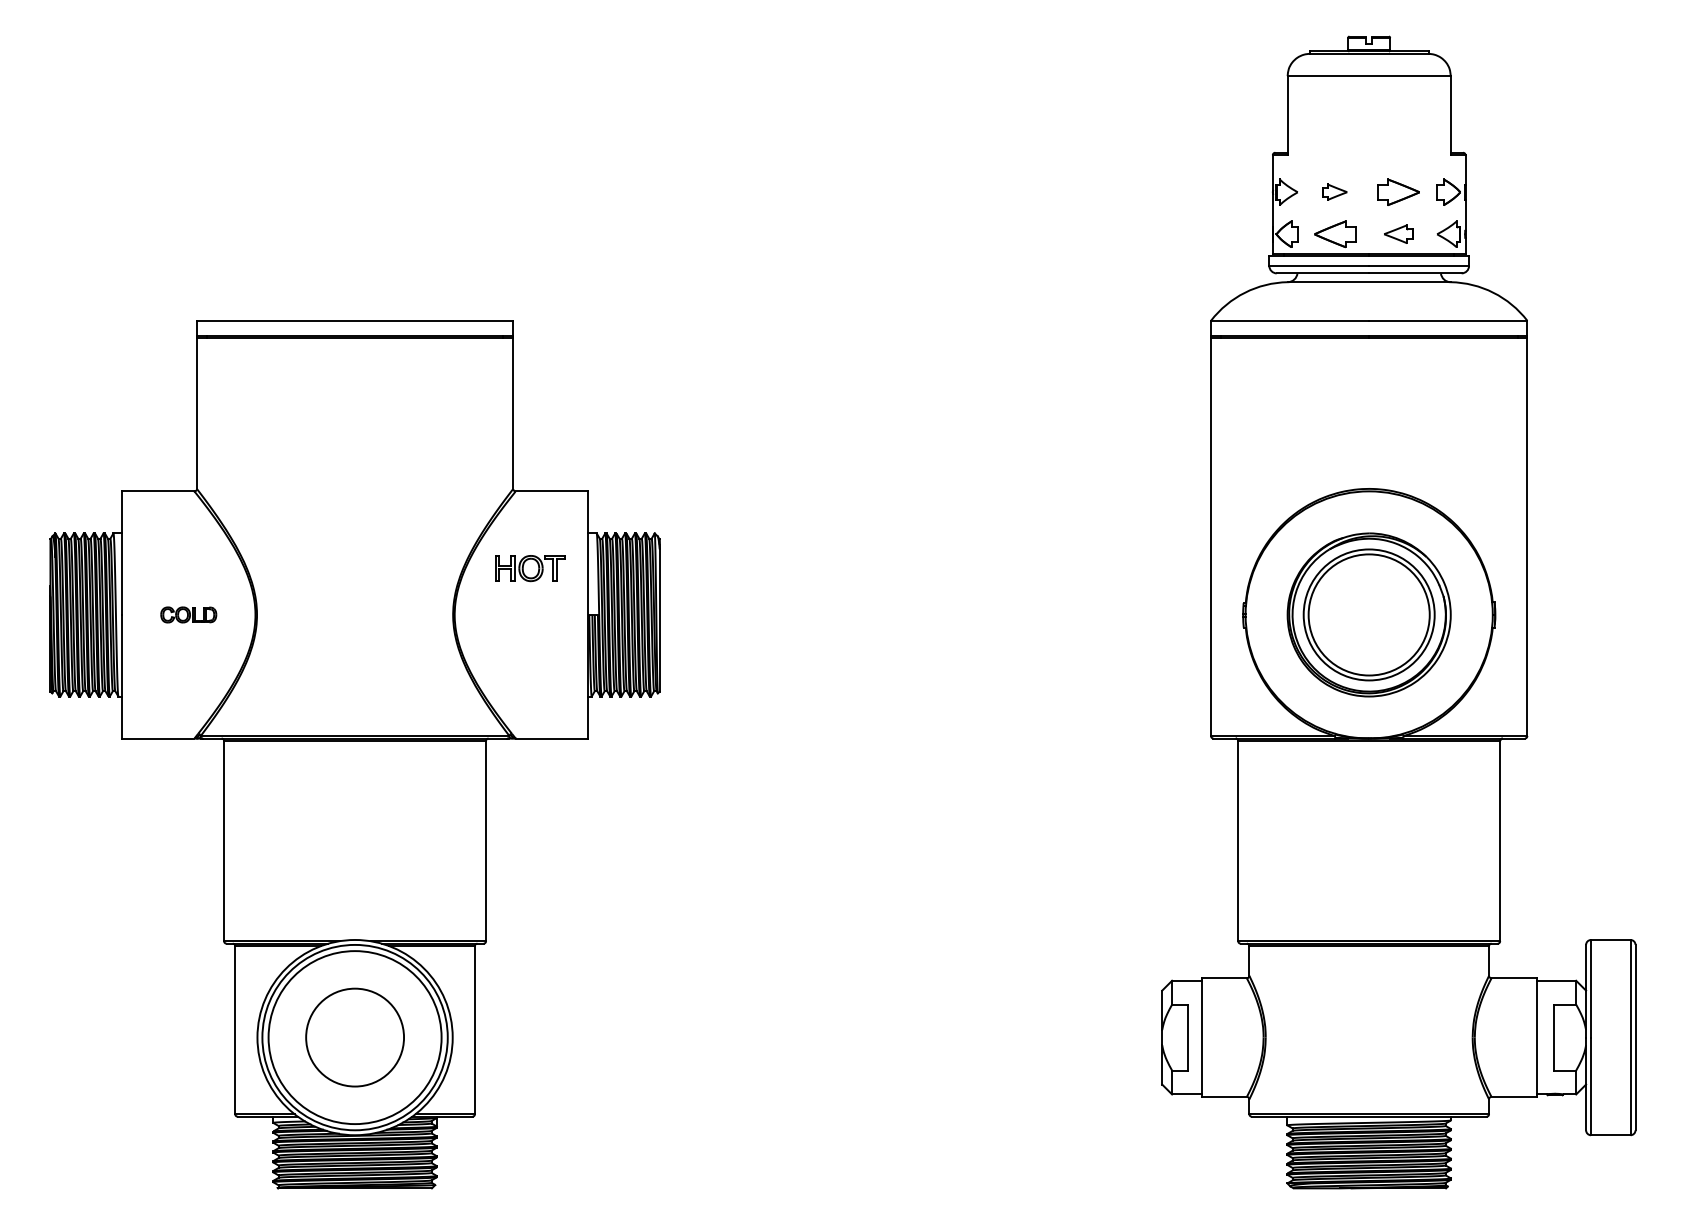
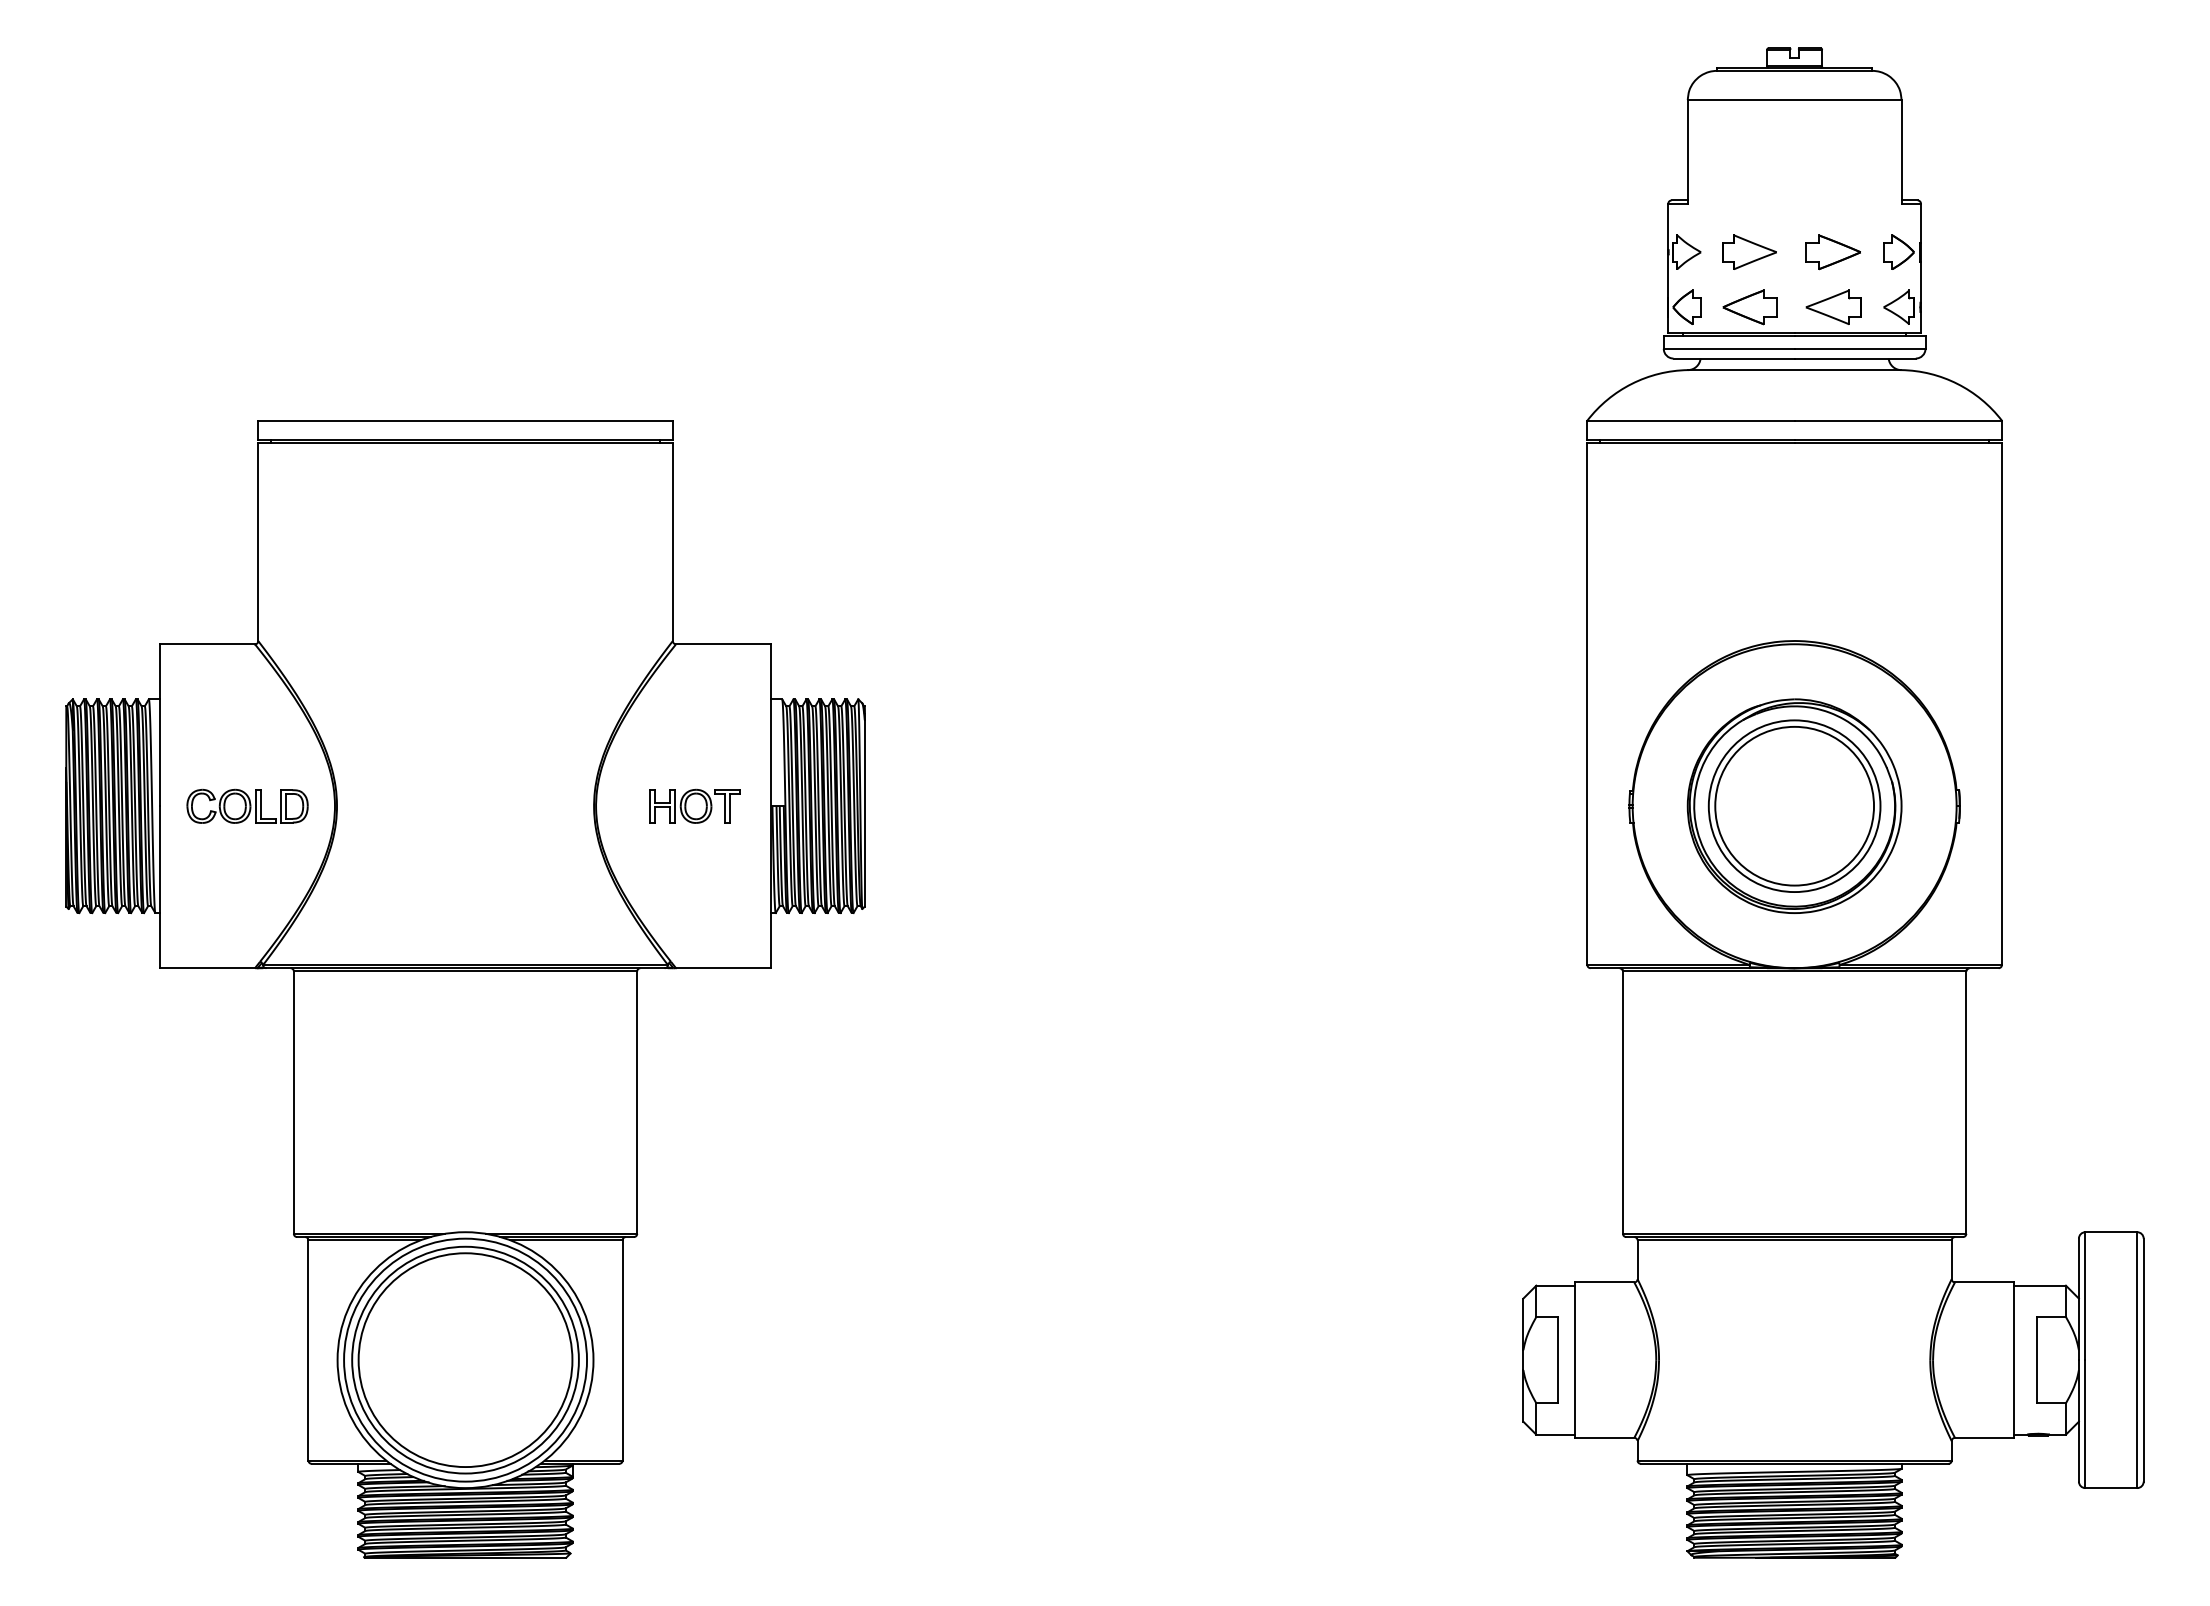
part: (1334, 191) -> (1749, 251), size x1.67
part: (1398, 233) -> (1833, 306), size x1.43
part: (529, 567) -> (694, 805), moved
part: (188, 614) -> (247, 805), size x1.67
circle: (355, 1037) -> (465, 1360), size x1.67

